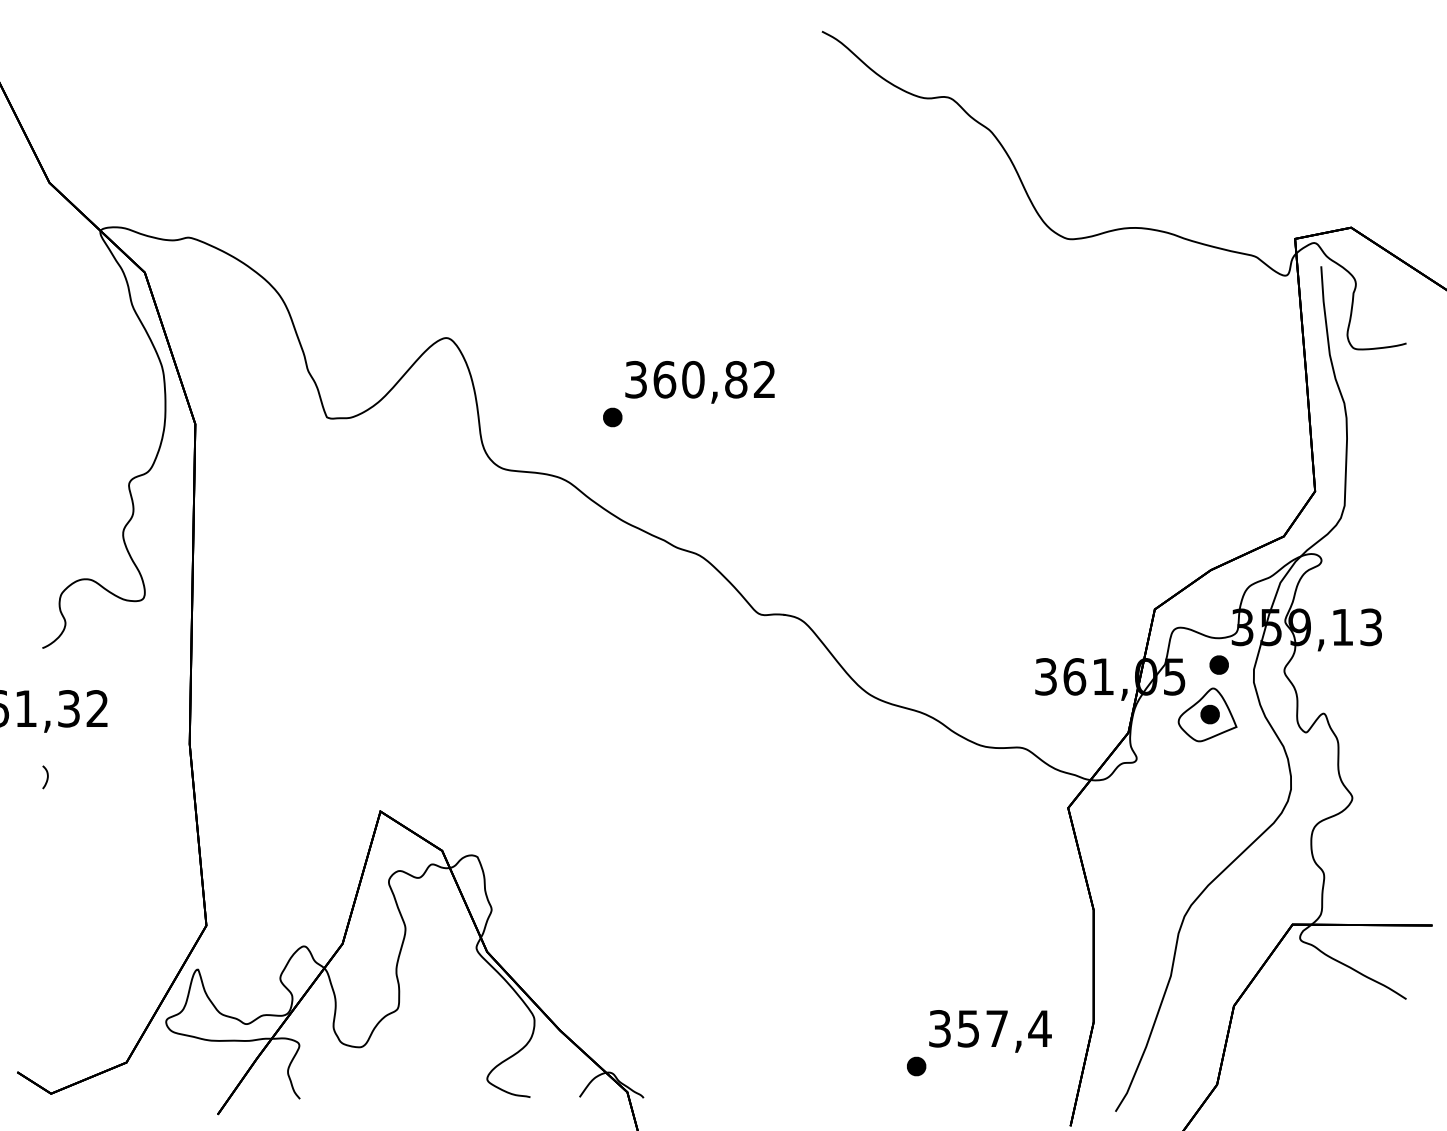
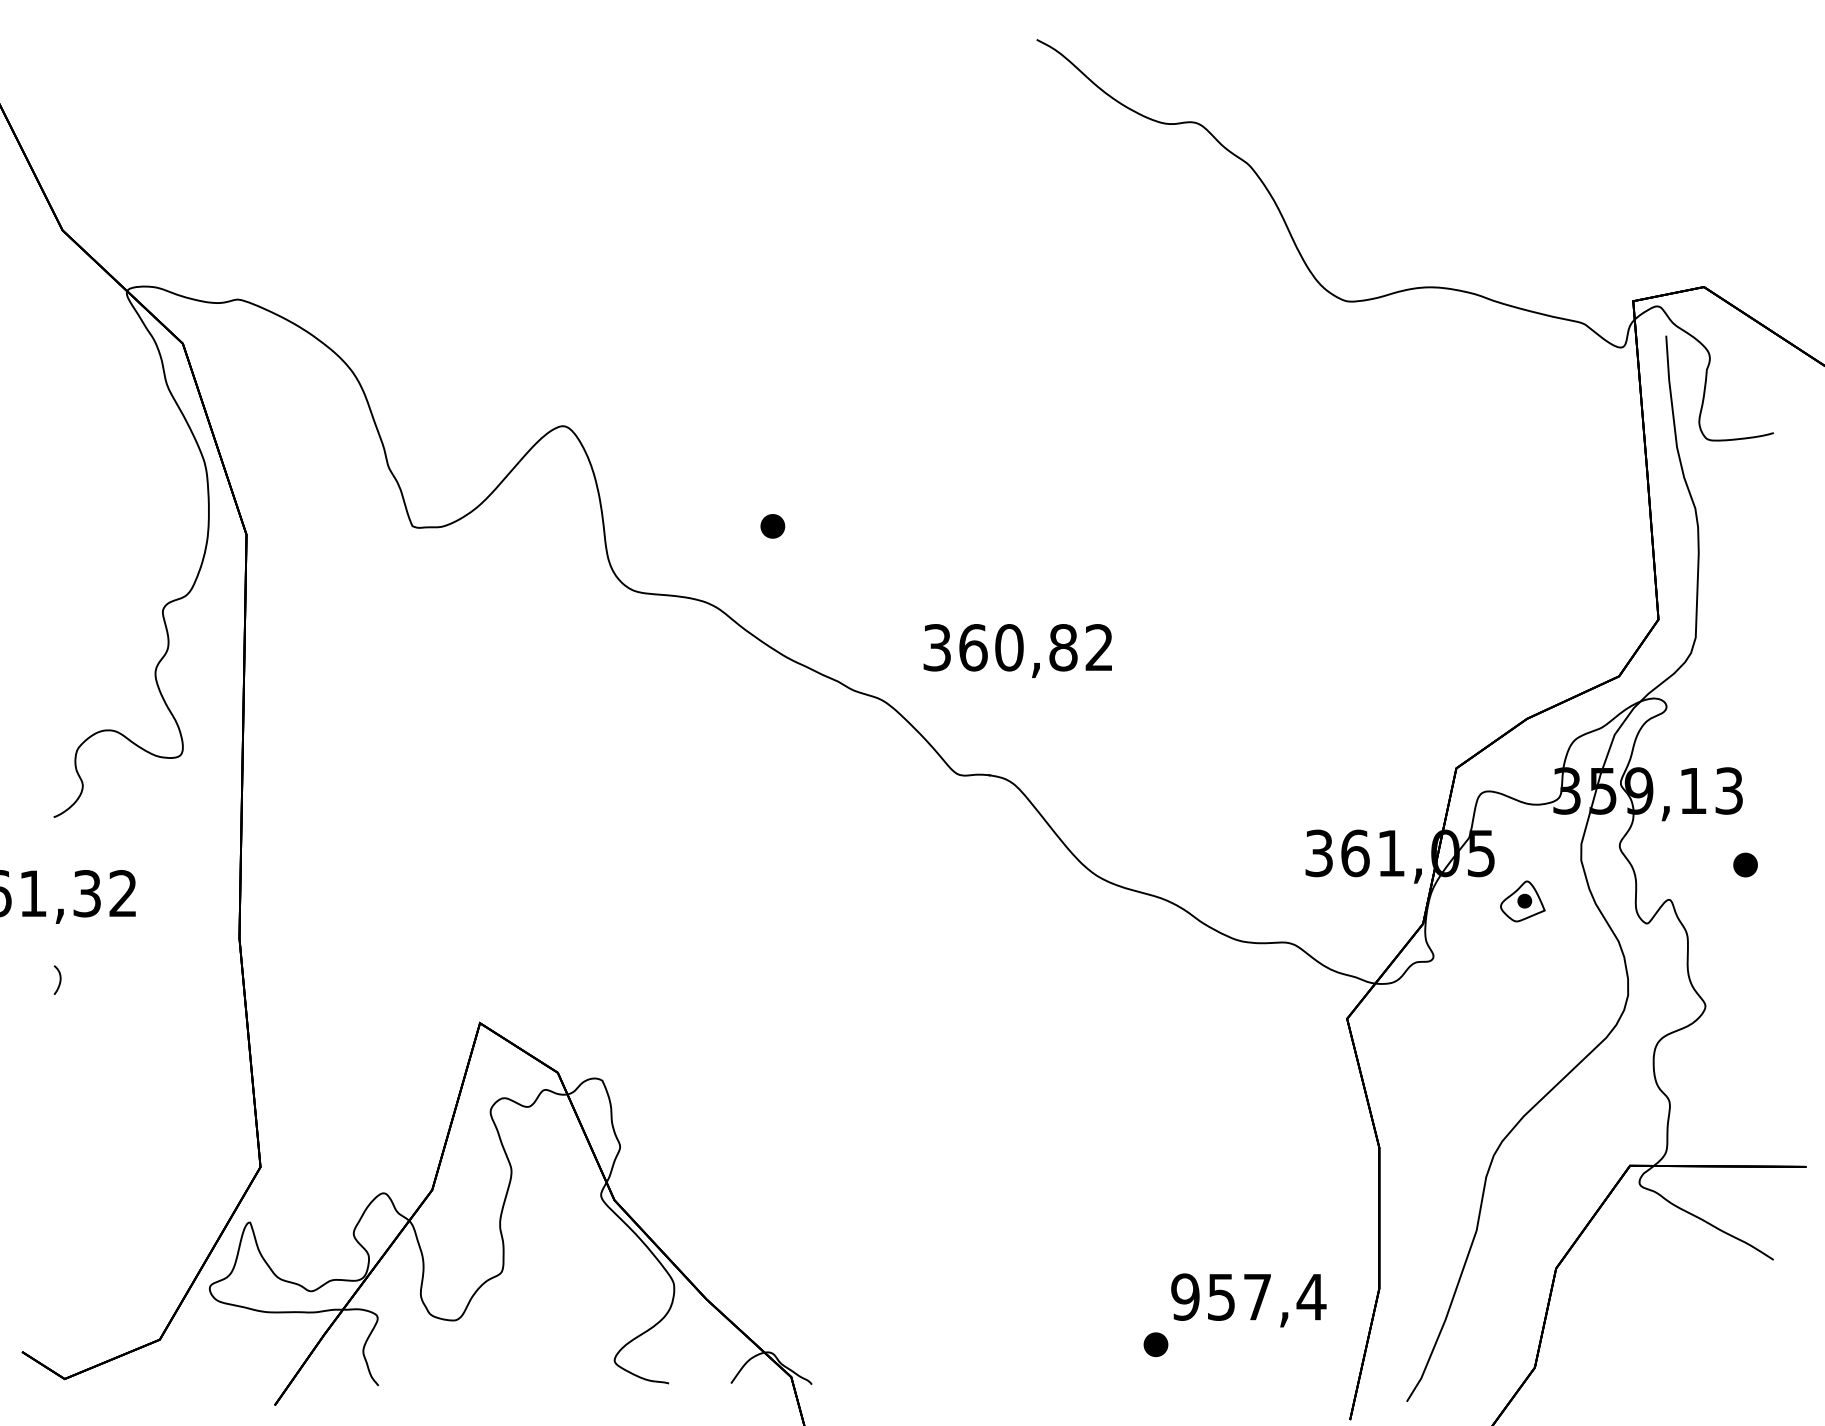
text: (699, 382) -> (1017, 651), moved
part: (1218, 664) -> (1744, 864), moved
part: (1207, 714) -> (1522, 900), size x0.6
text: (939, 1028) -> (1184, 1296), 357,4 -> 957,4

